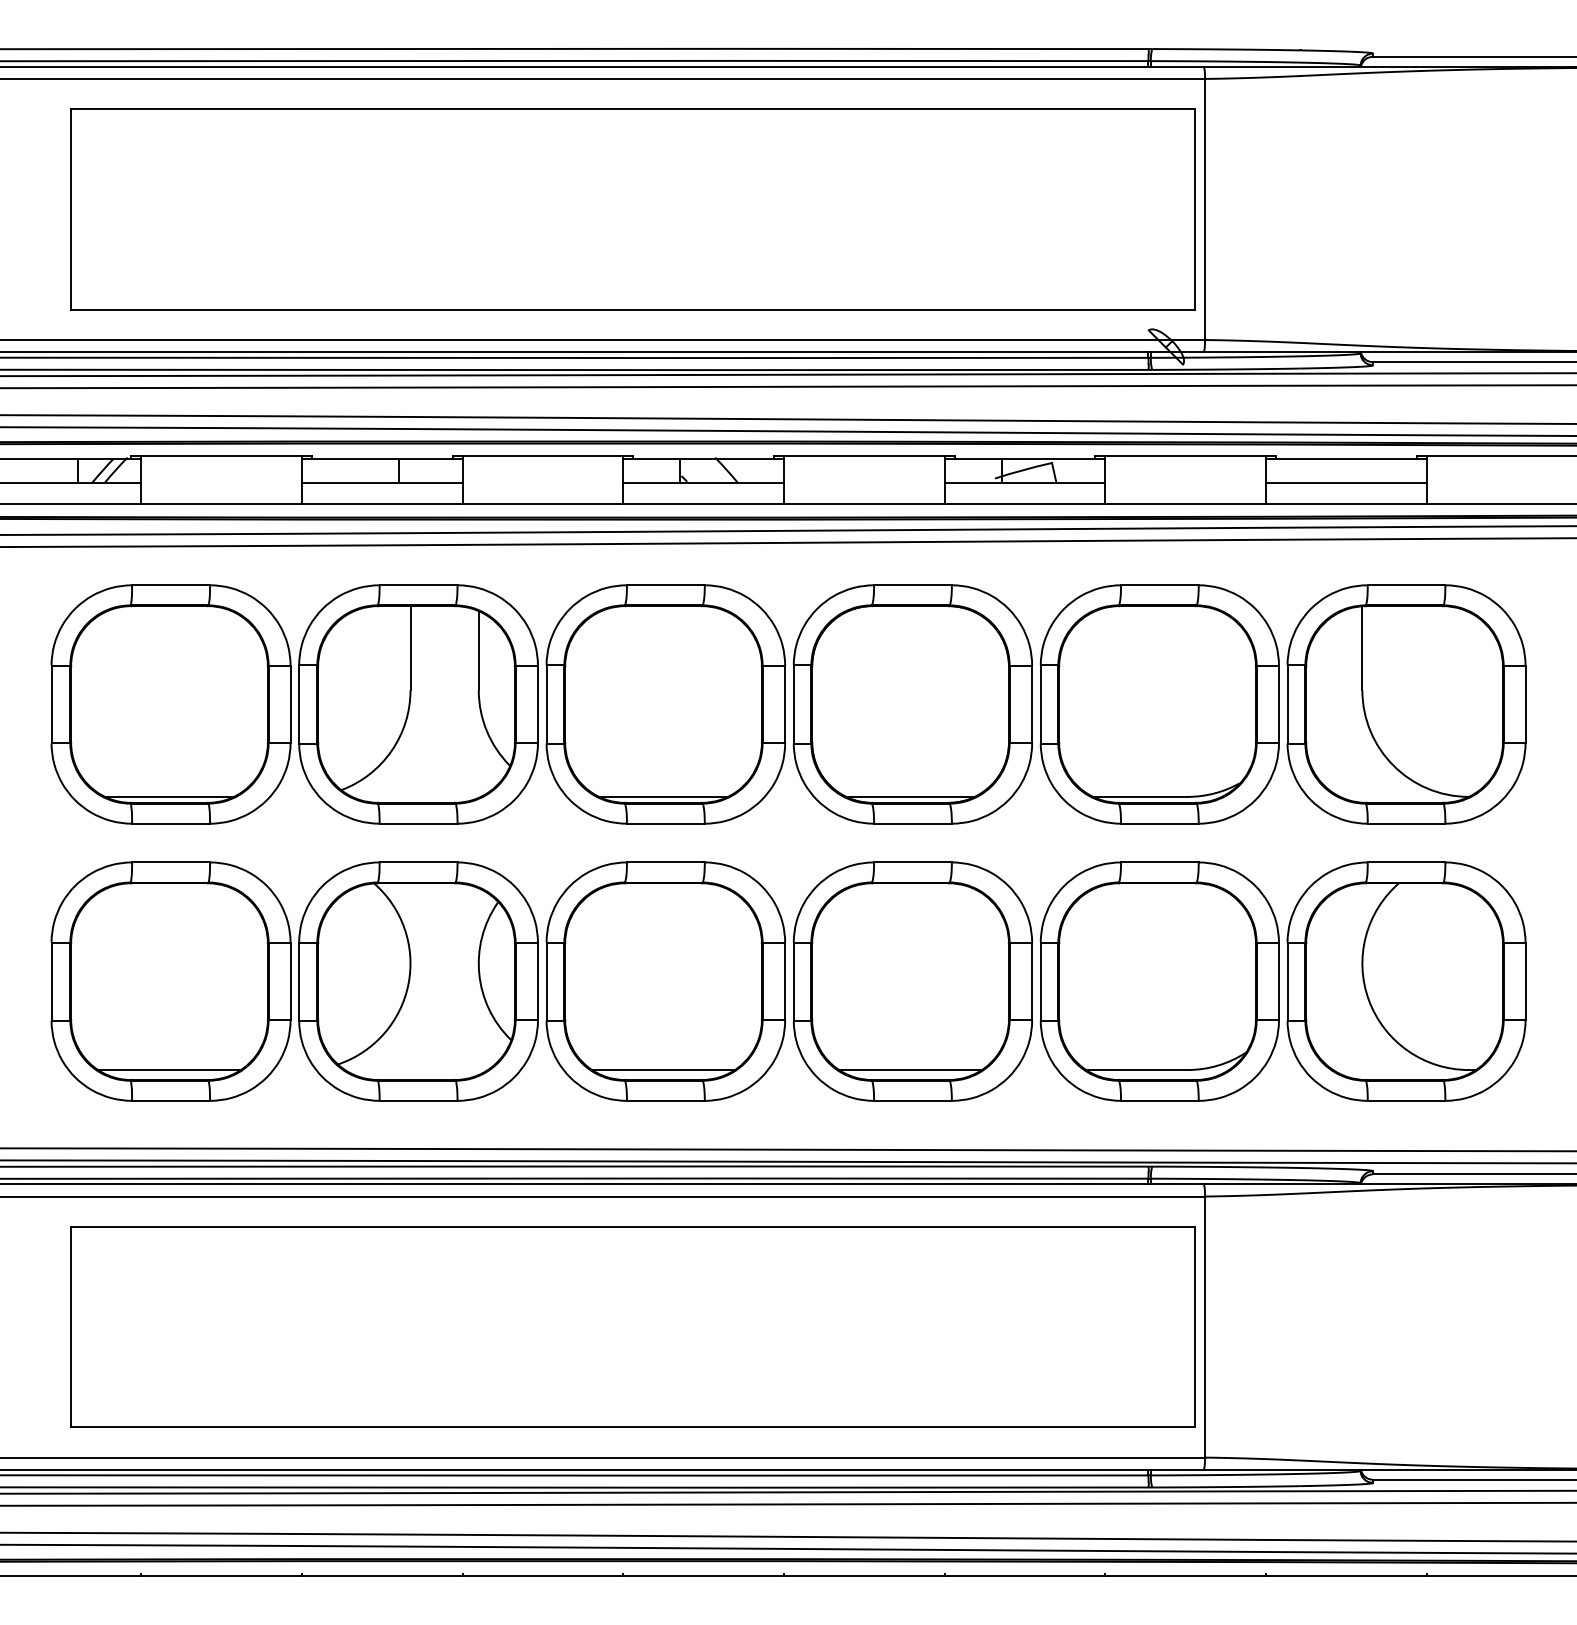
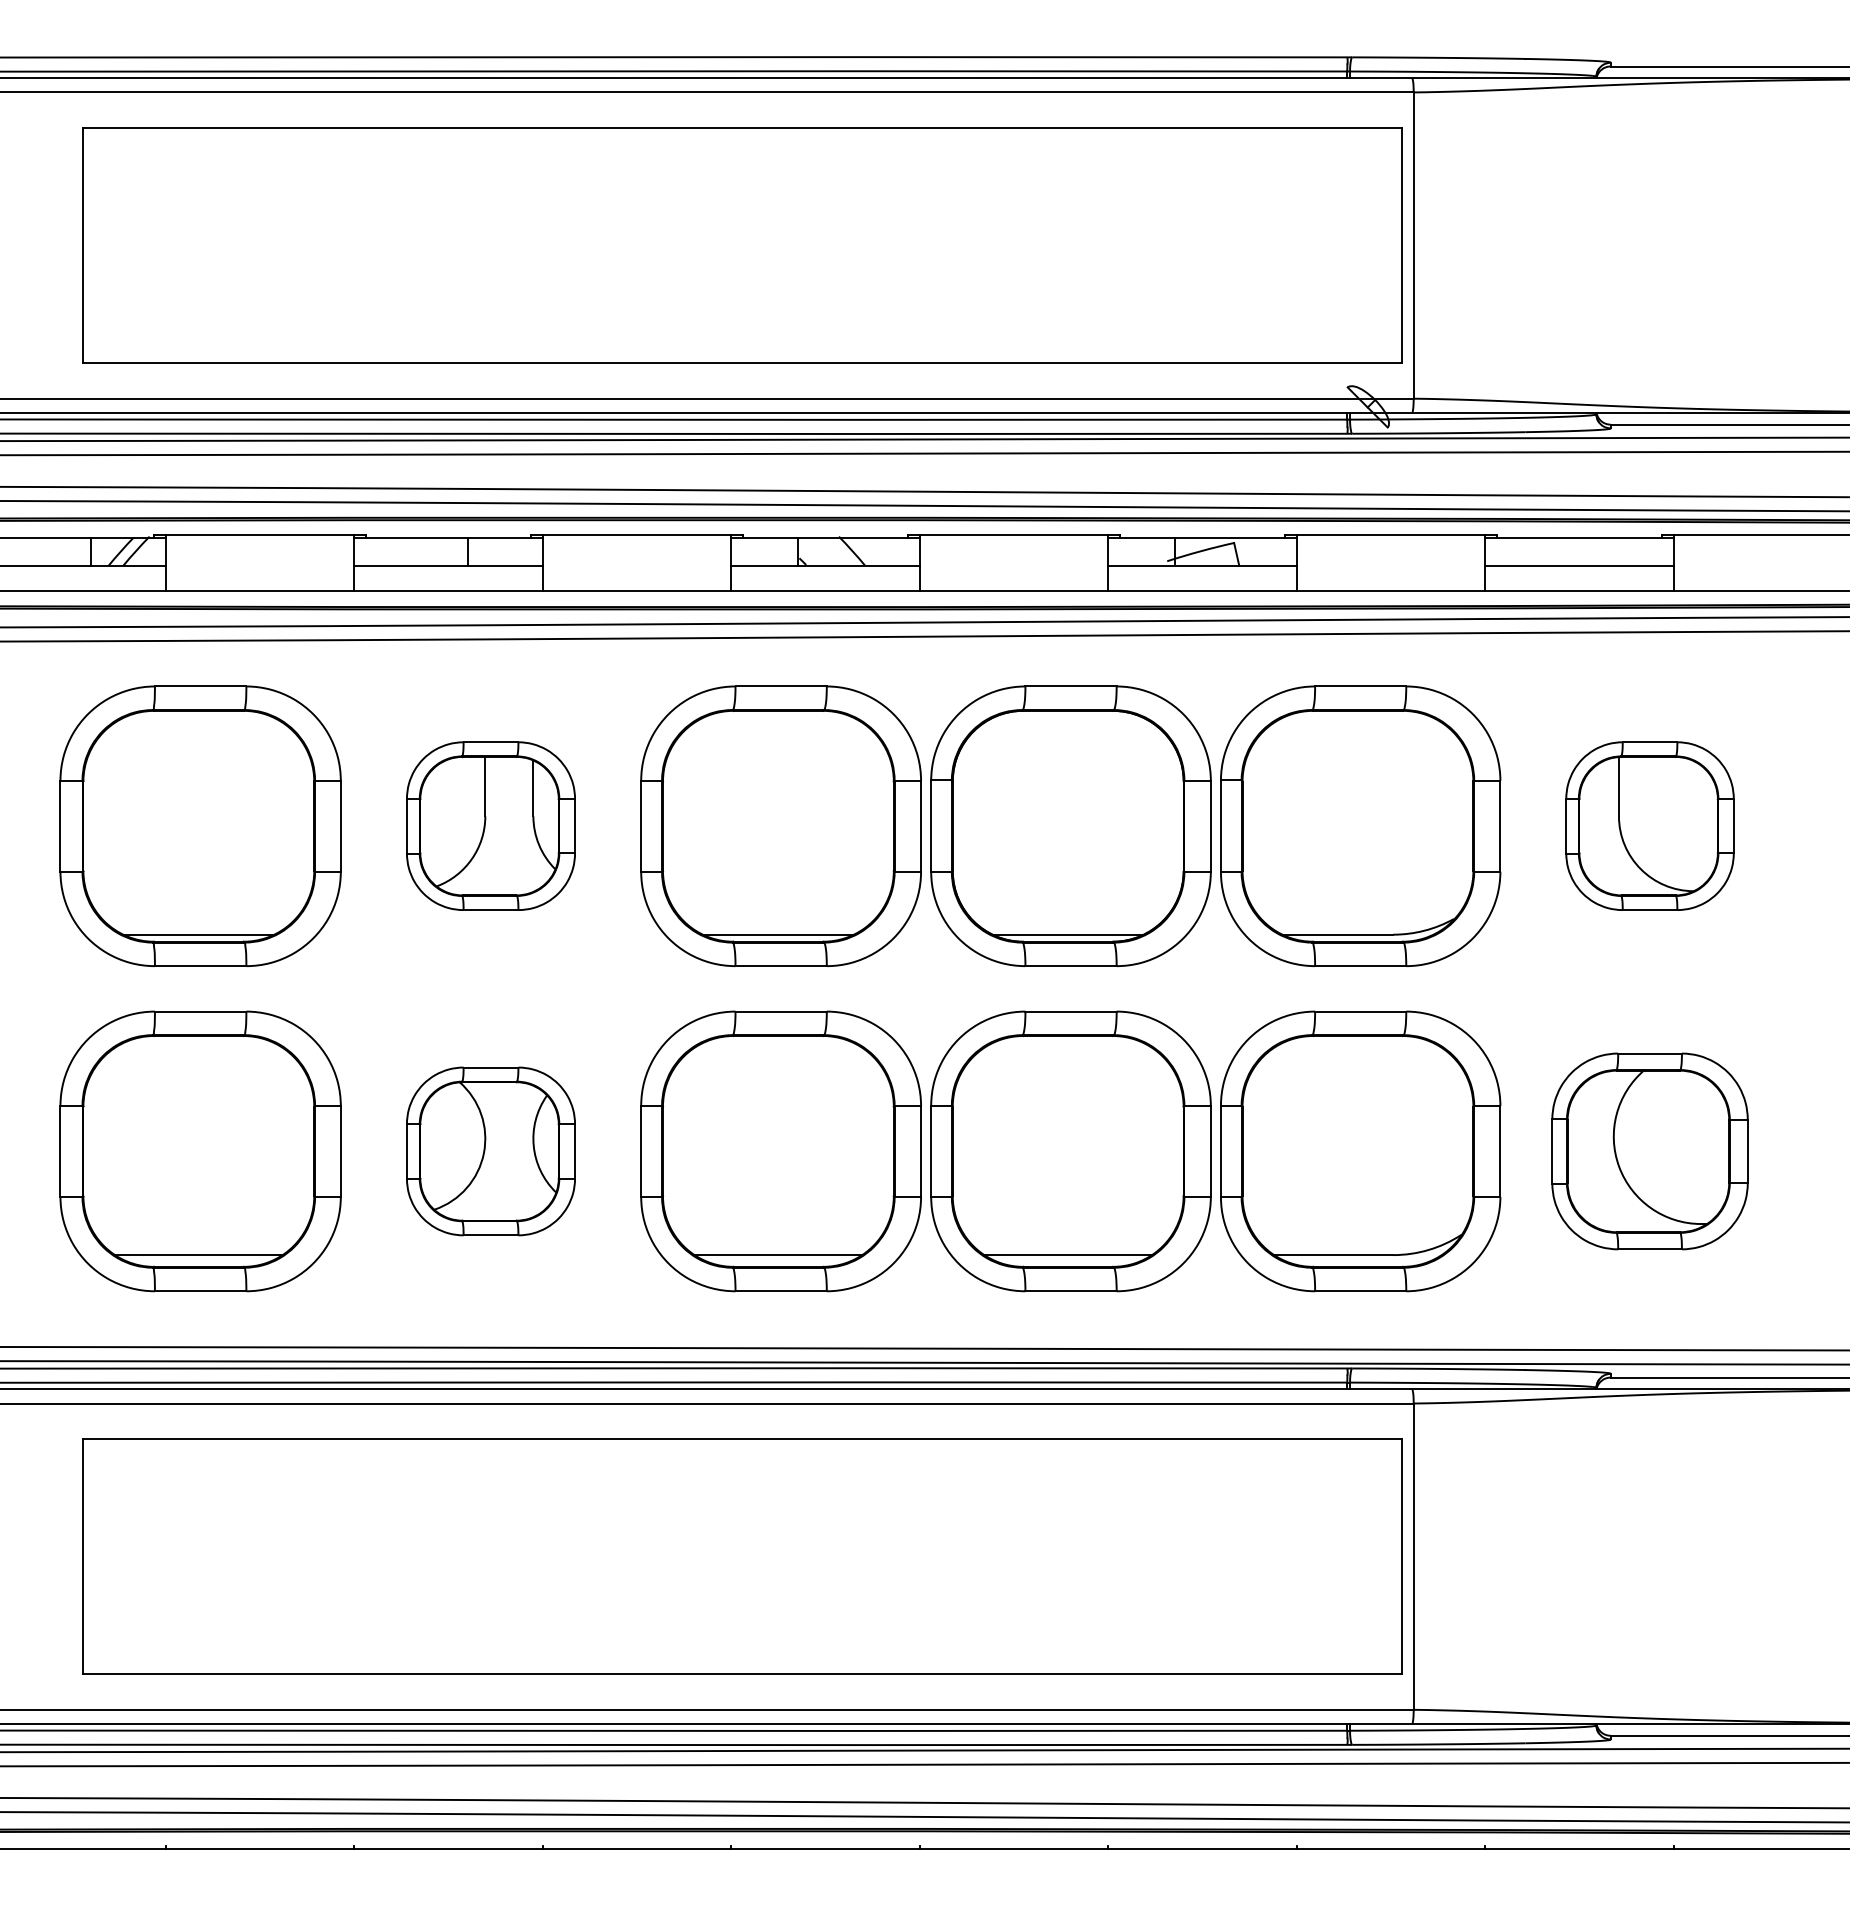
part: (418, 703) -> (490, 825), size x0.6
part: (1406, 703) -> (1649, 825), size x0.6
part: (418, 981) -> (490, 1151), size x0.6
part: (1406, 981) -> (1649, 1151), size x0.7

